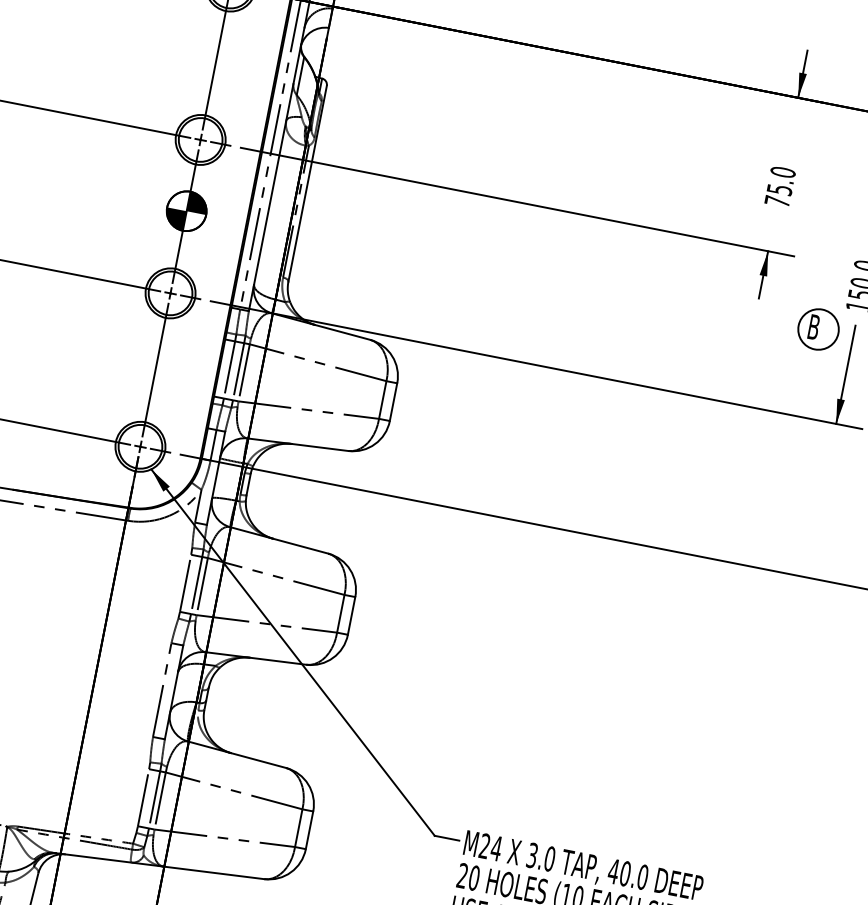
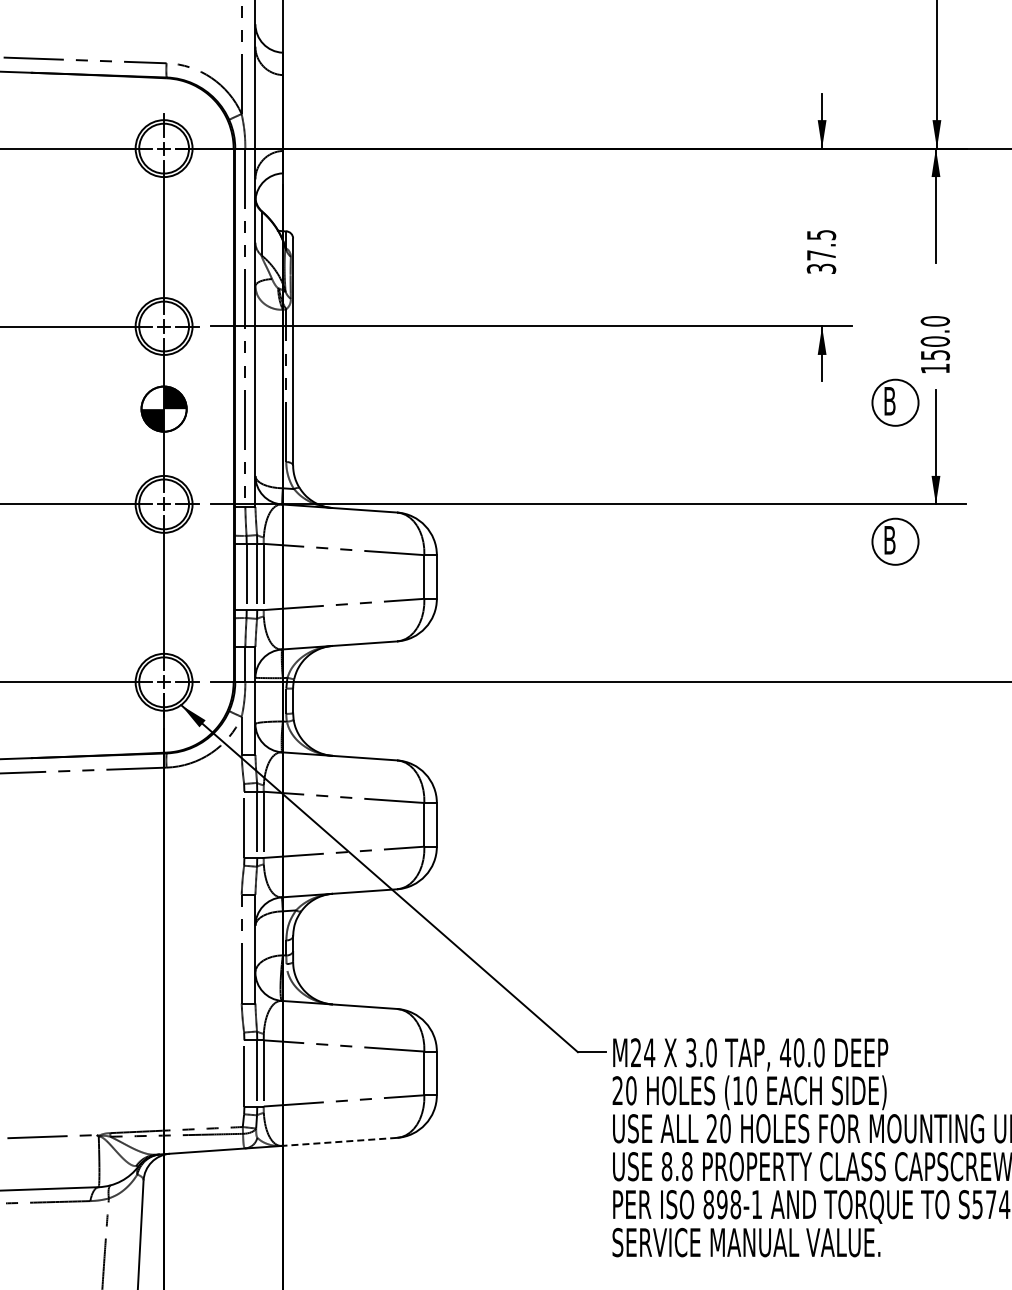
text: (780, 186) -> (821, 251), 75.0 -> 37.5
part: (795, 449) -> (895, 541), added
line: (214, 872) -> (339, 1141), solid -> dashed

